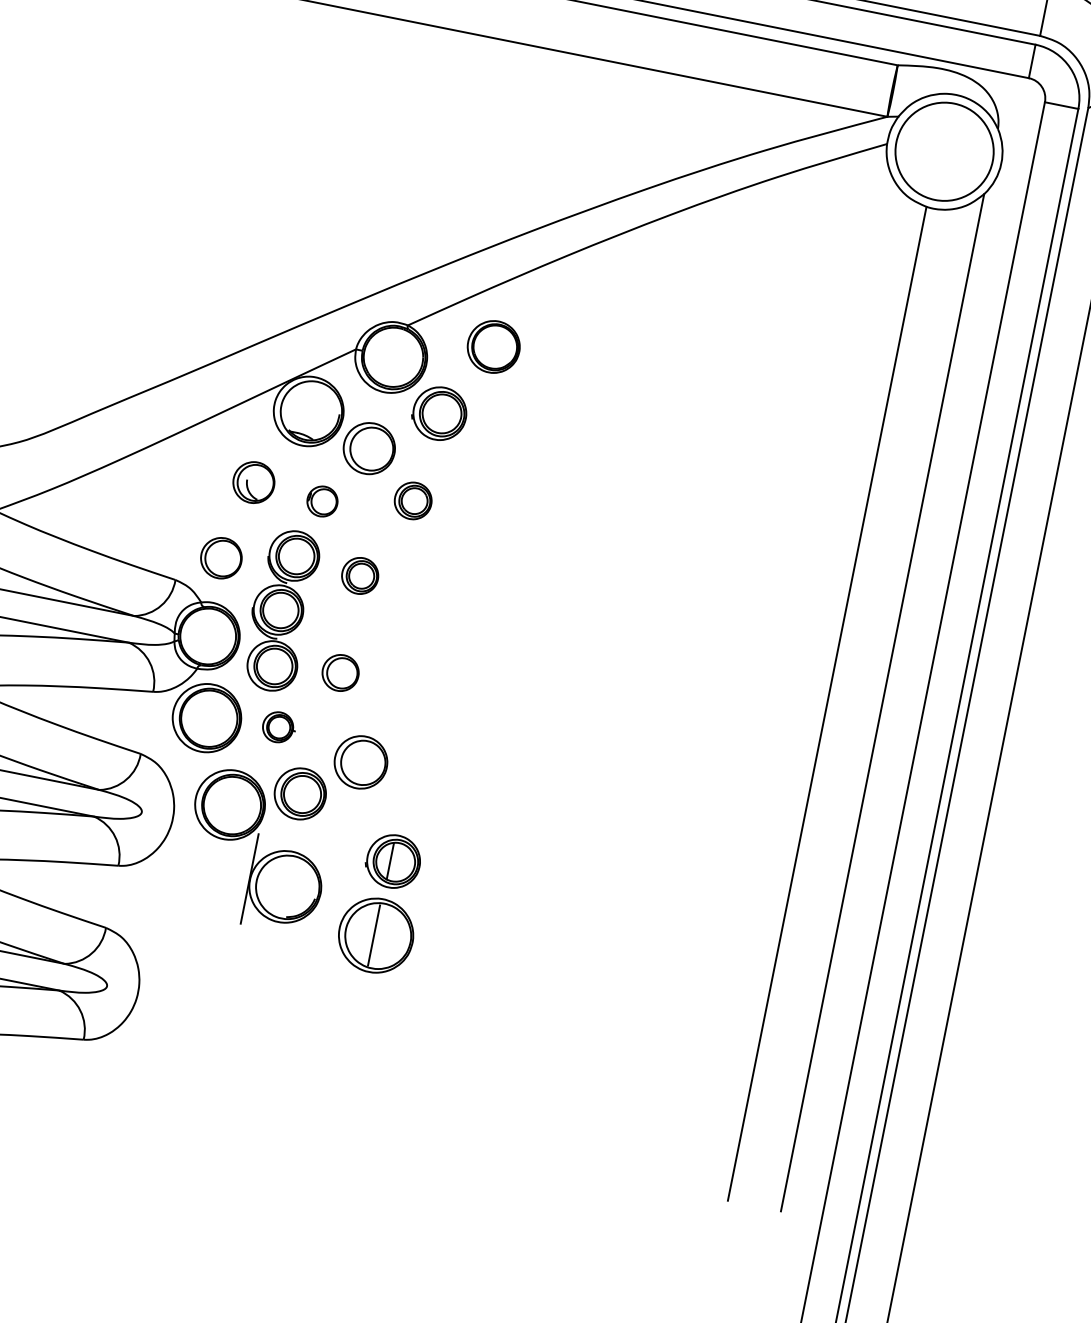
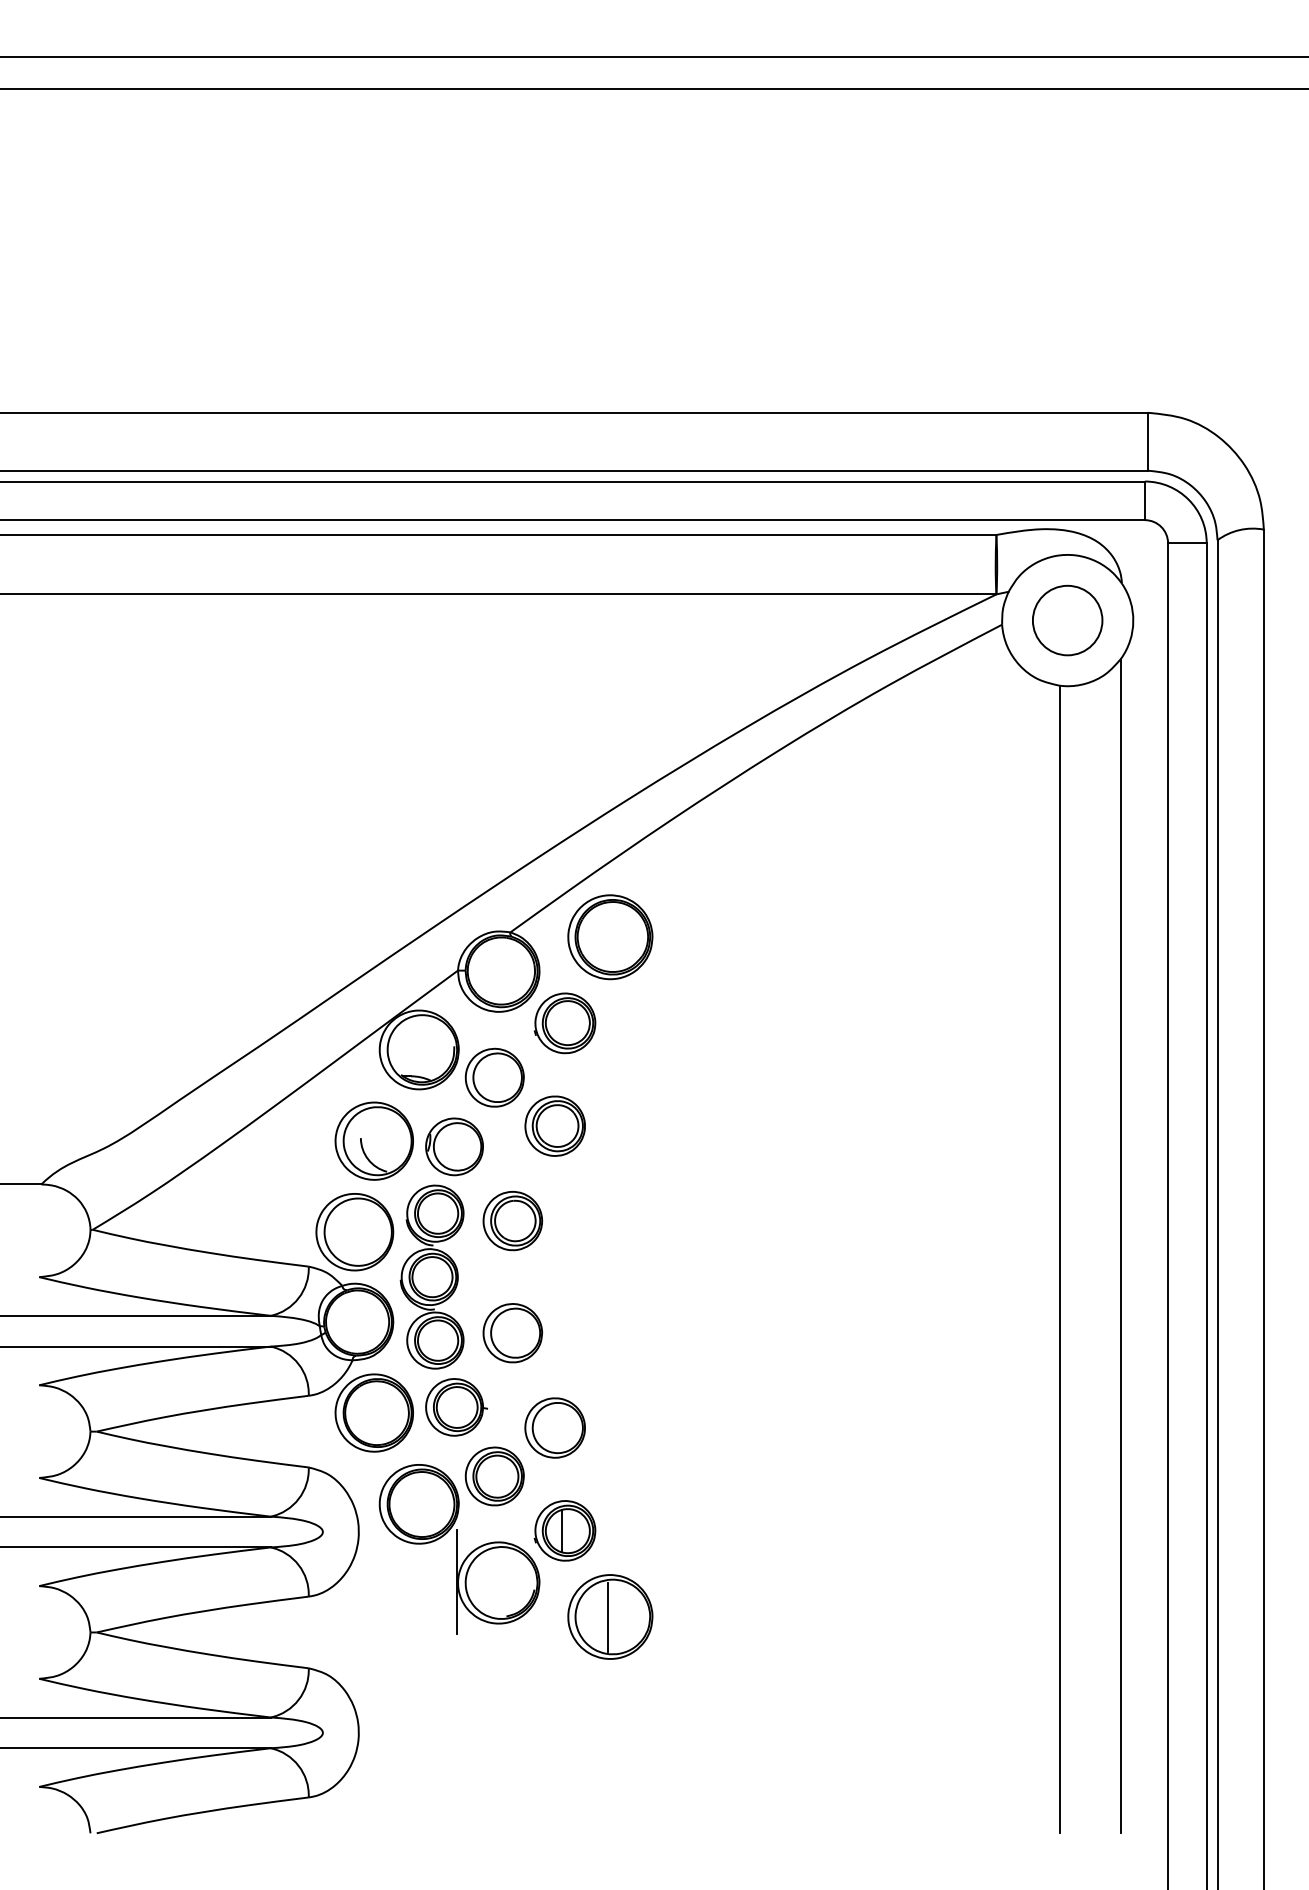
circle: (944, 151) -> (1067, 620), size x0.62
part: (493, 347) -> (610, 937), size x1.43
part: (253, 481) -> (373, 1140), size x1.67
part: (412, 500) -> (554, 1125), size x1.43
part: (322, 501) -> (454, 1146), size x1.67
part: (221, 558) -> (354, 1232), size x1.67
part: (359, 576) -> (512, 1221), size x1.43
part: (340, 673) -> (512, 1333), size x1.43
part: (279, 727) -> (456, 1407), size x1.67
part: (392, 861) -> (564, 1530), moved

